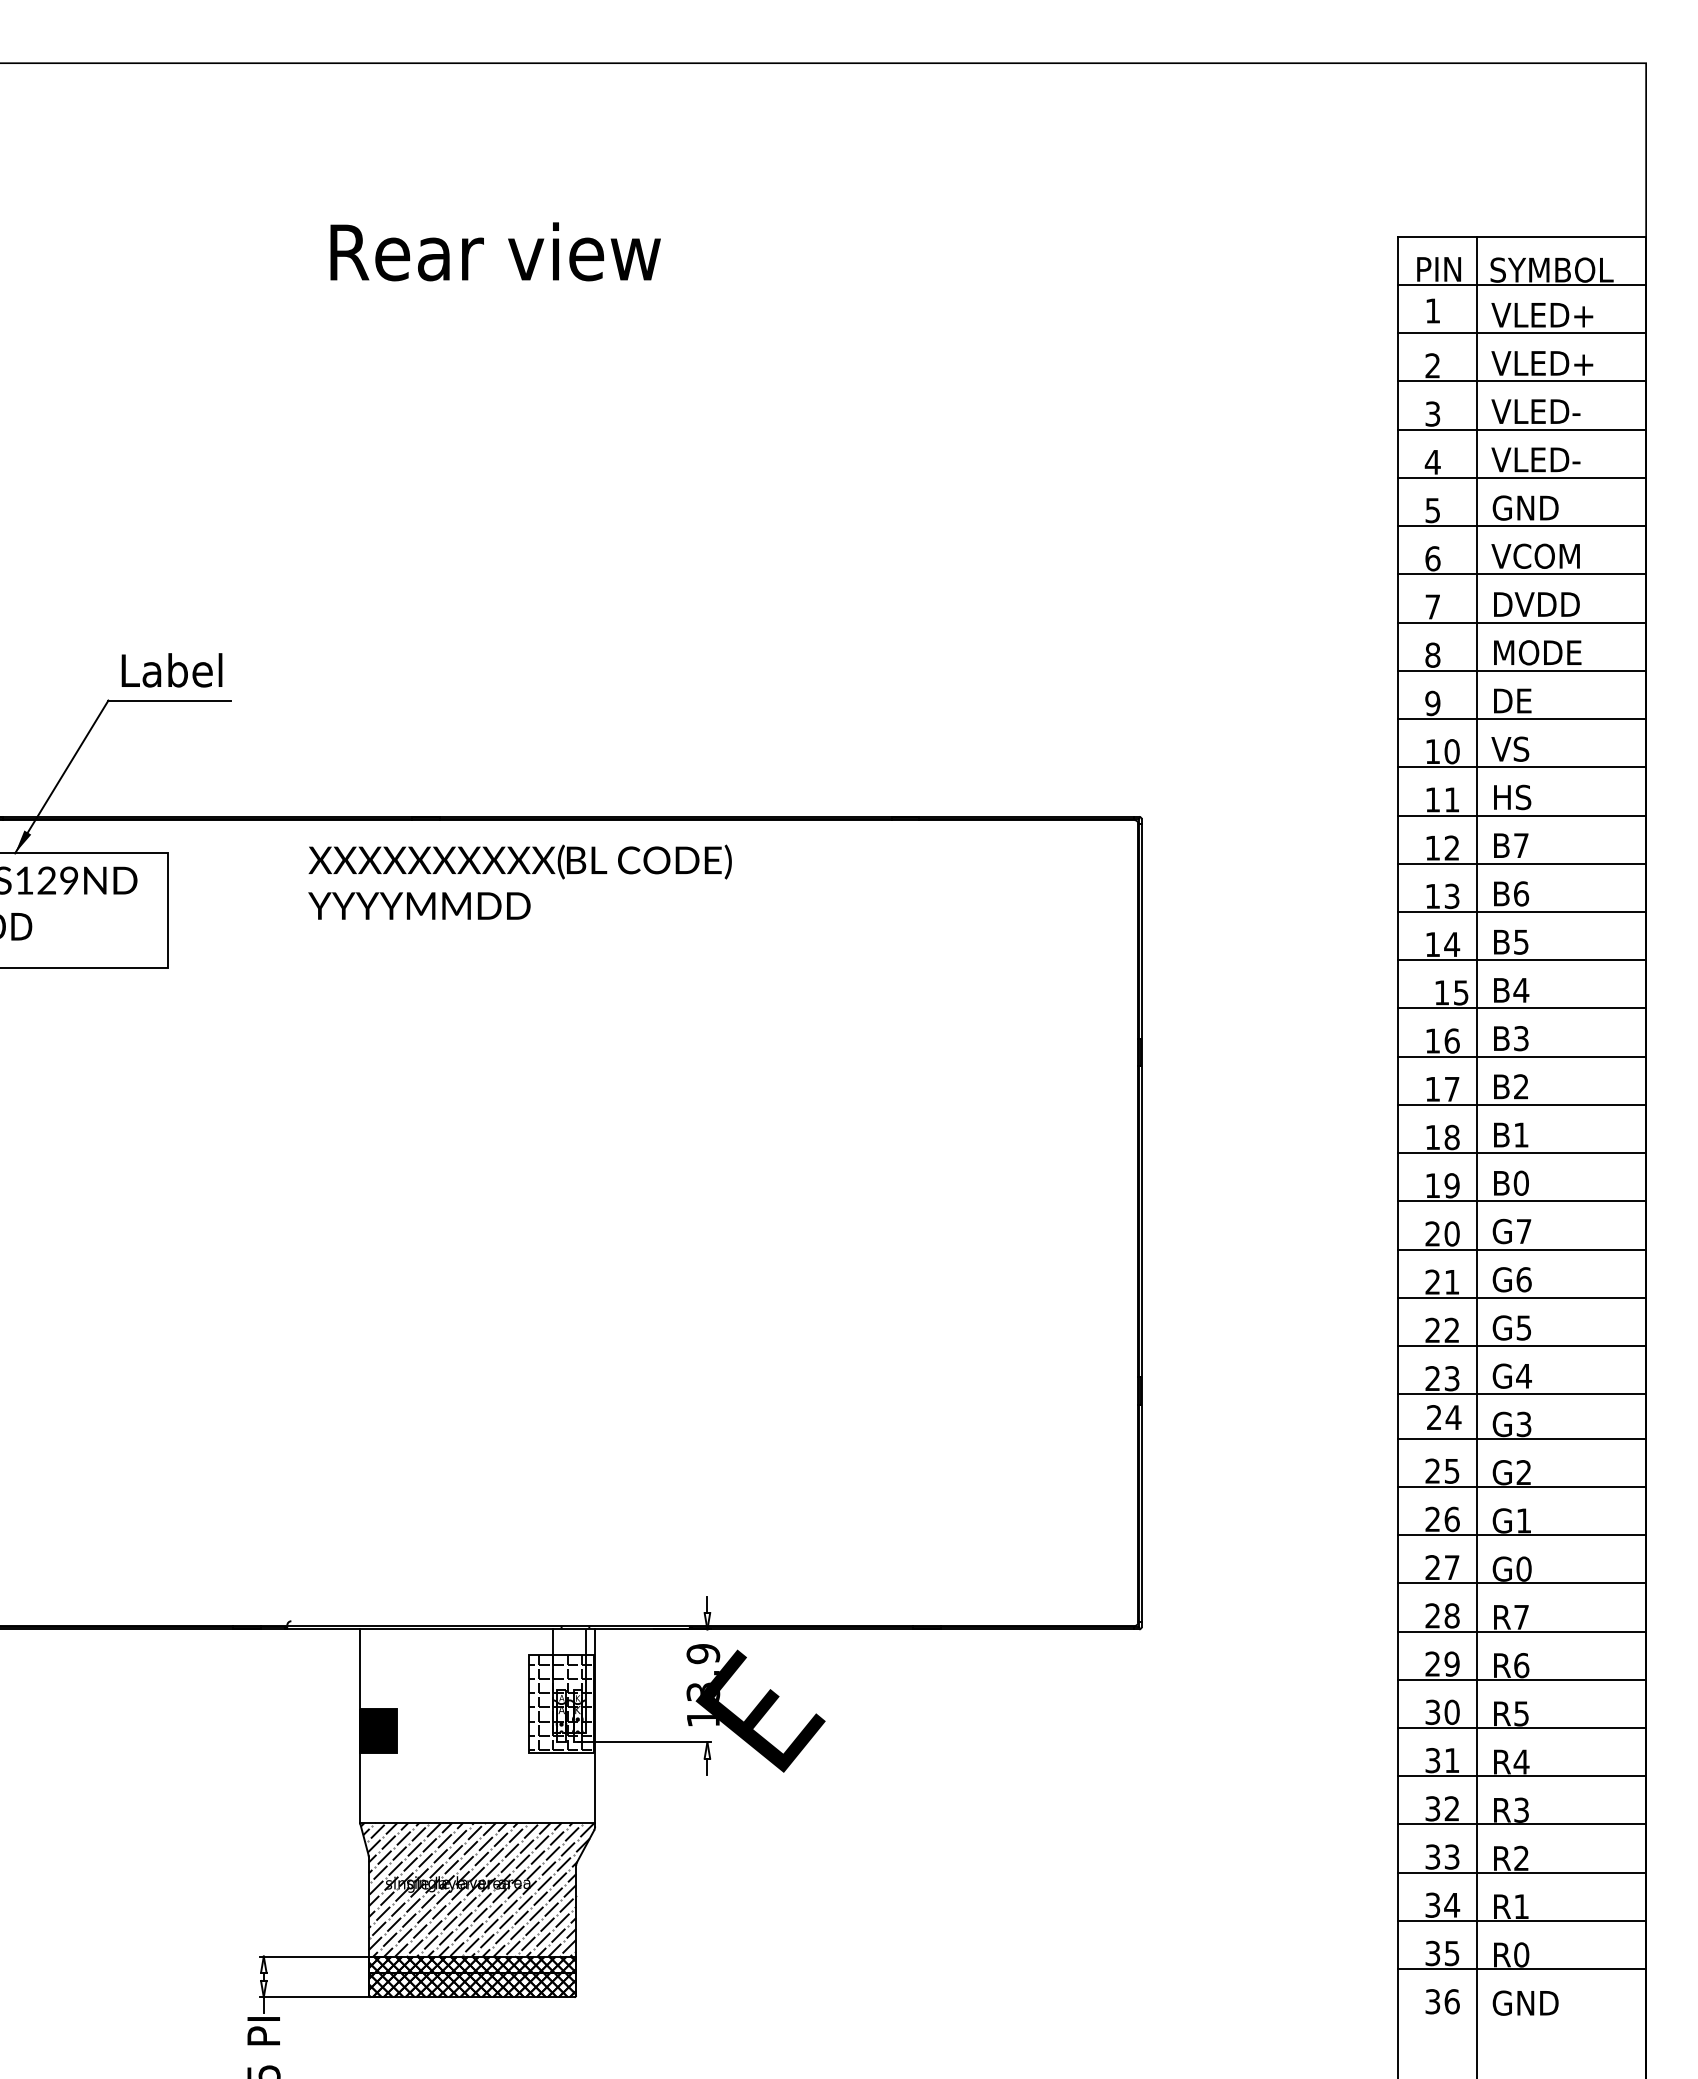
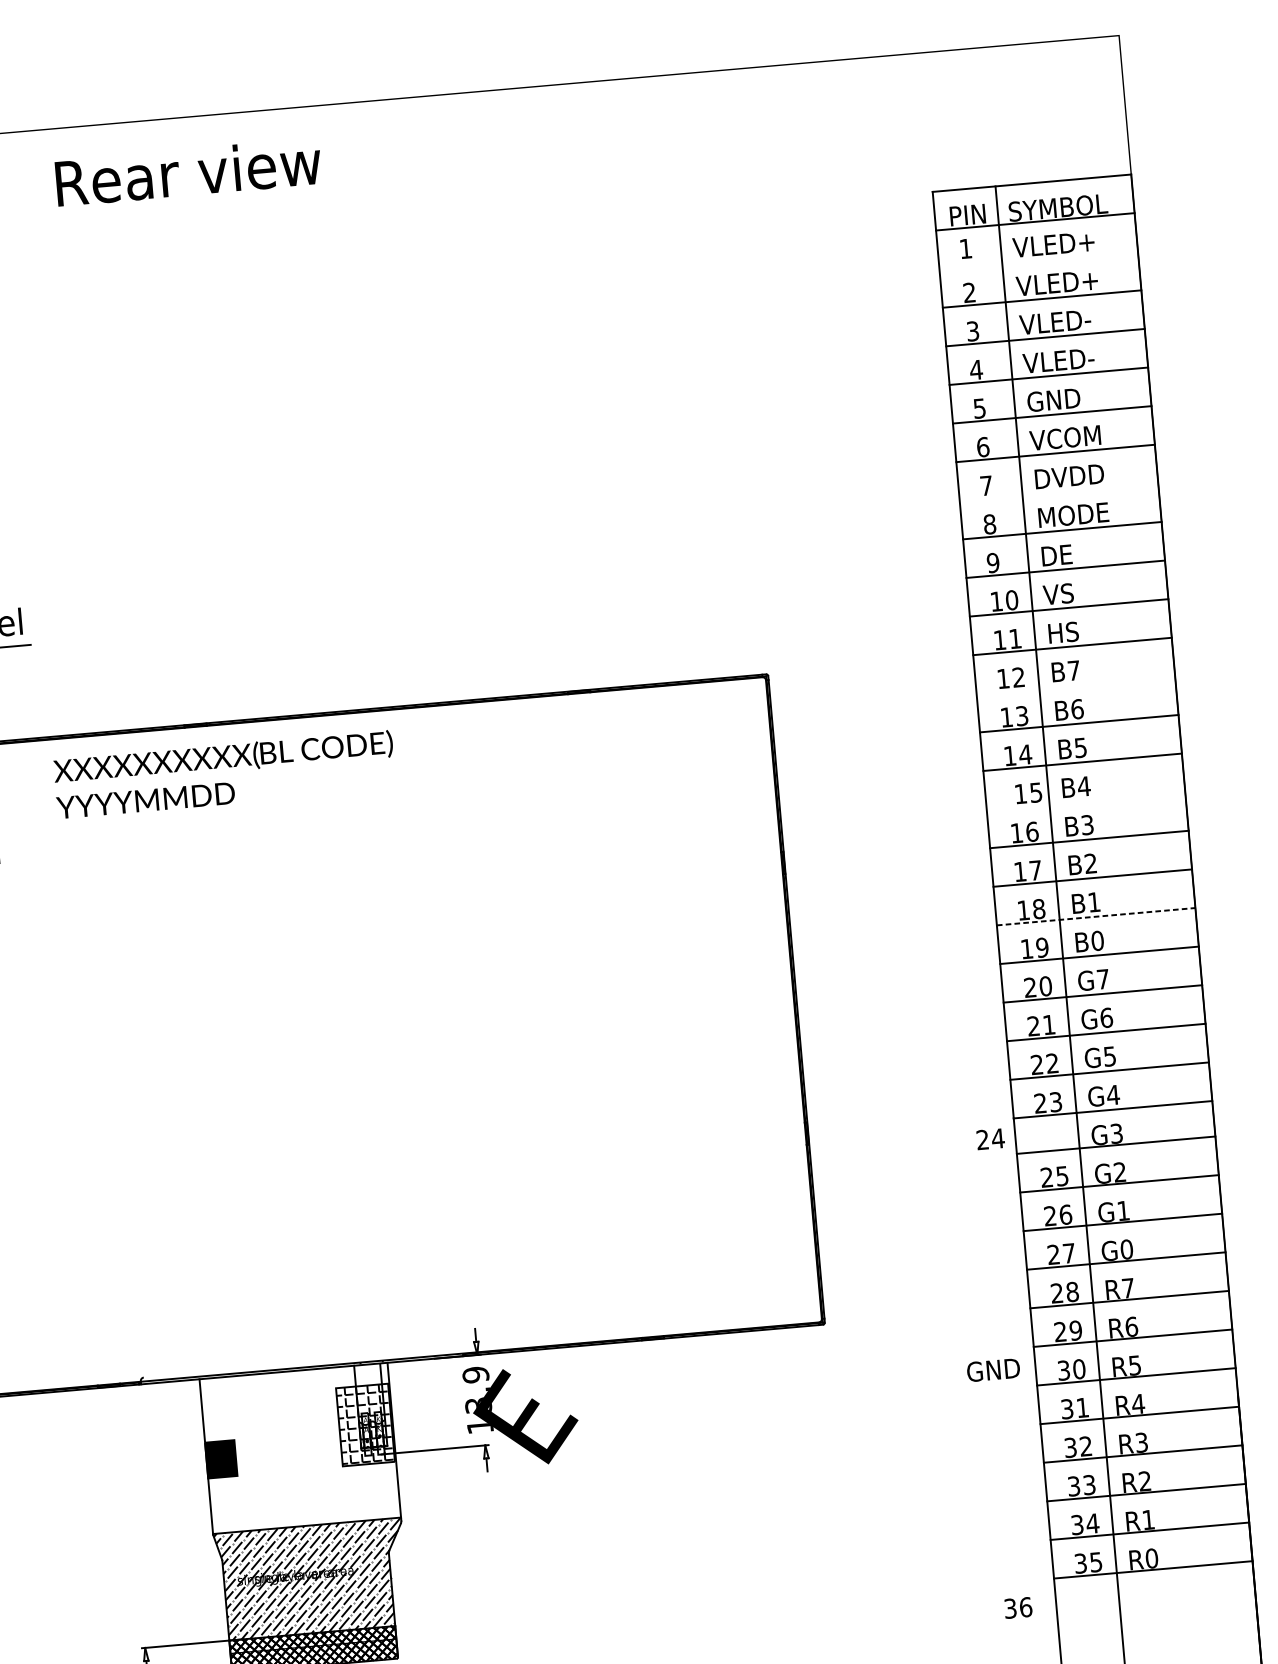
text: (495, 251) -> (188, 172), moved
line: (1522, 333) -> (1039, 260), removed
line: (1522, 622) -> (1059, 491), removed
line: (1522, 863) -> (1076, 684), removed
text: (519, 881) -> (224, 773), moved
line: (1522, 1008) -> (1086, 800), removed
line: (1522, 1153) -> (1096, 916), solid -> dashed
text: (1444, 1417) -> (990, 1139), moved
text: (1442, 2001) -> (1018, 1607), moved
text: (1525, 2002) -> (993, 1369), moved

